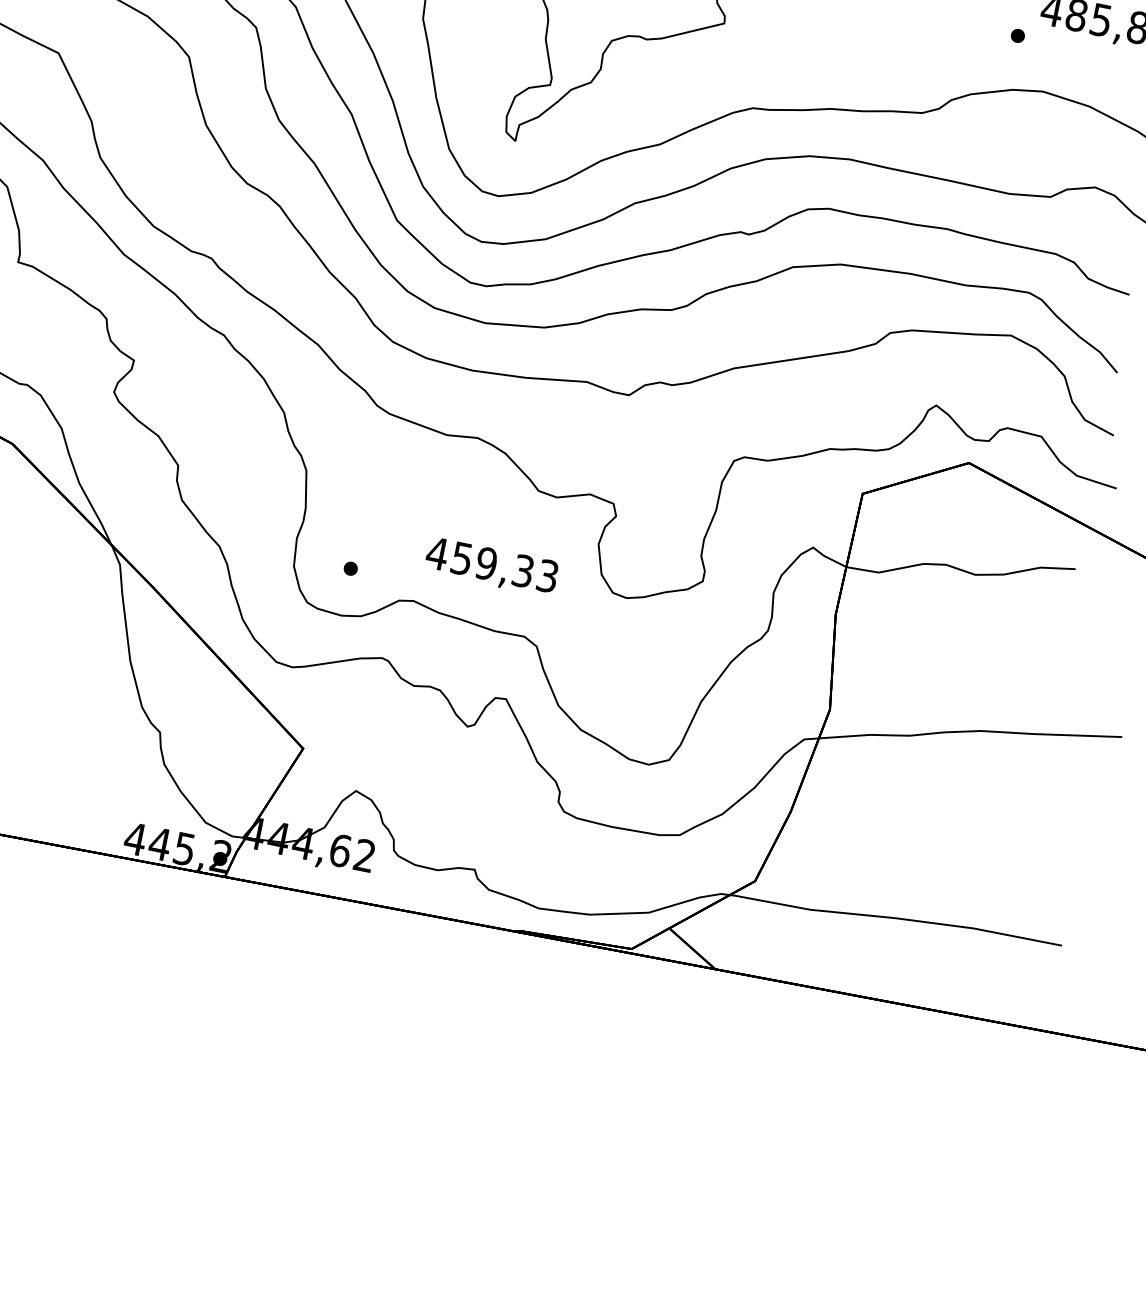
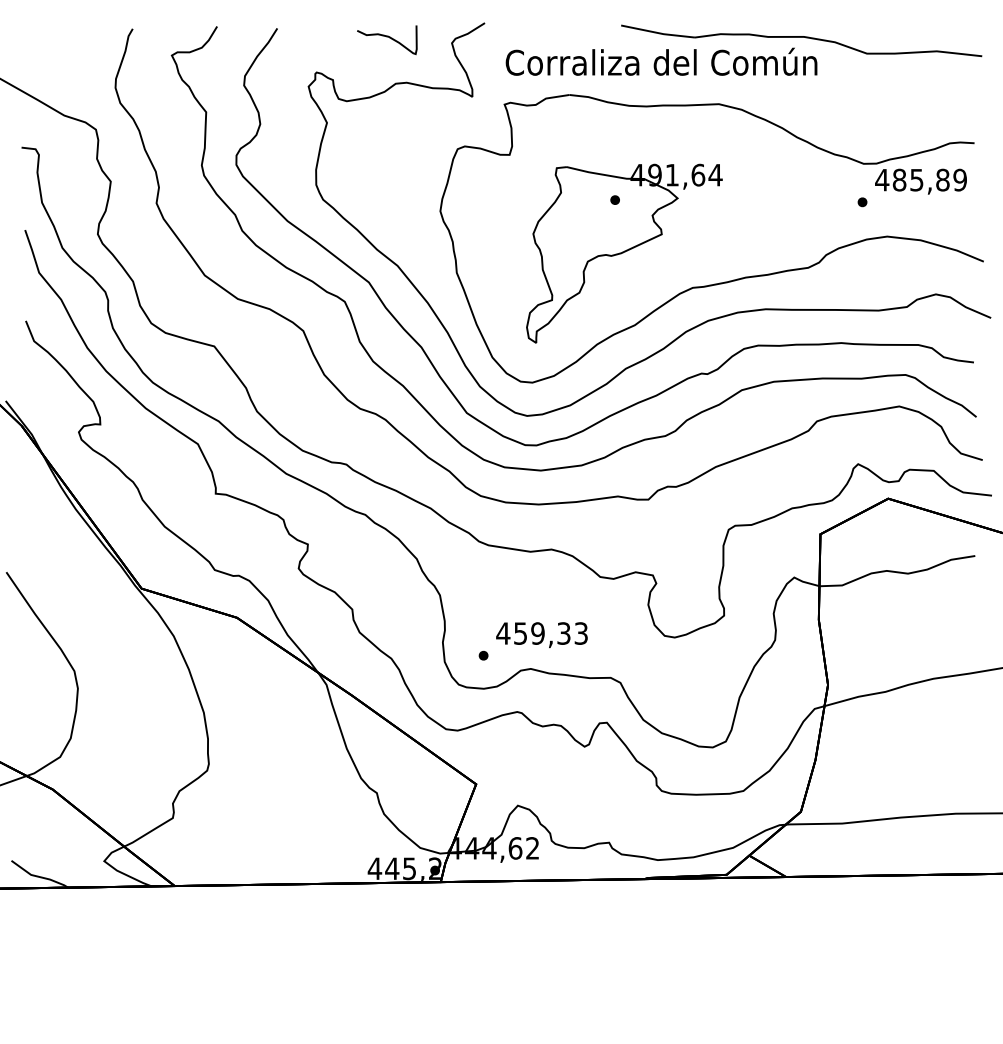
text: (490, 567) -> (541, 635), moved

